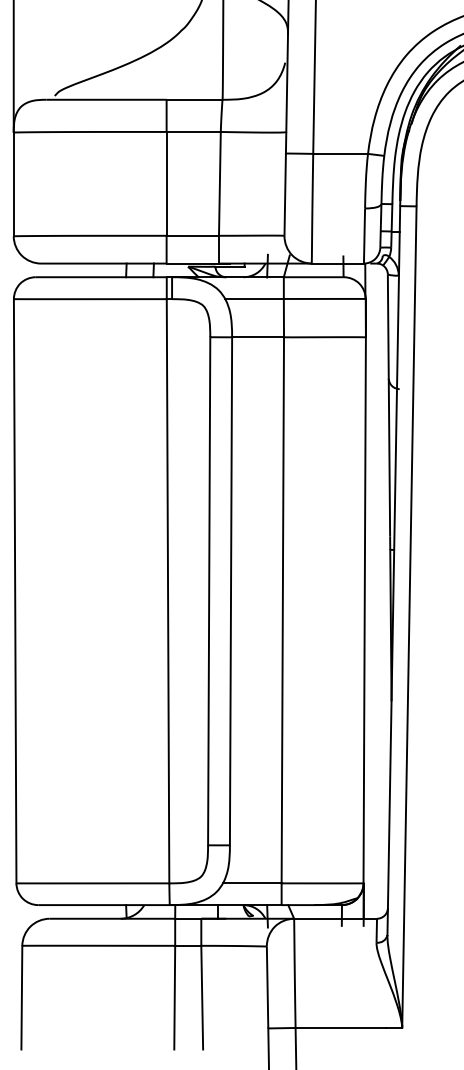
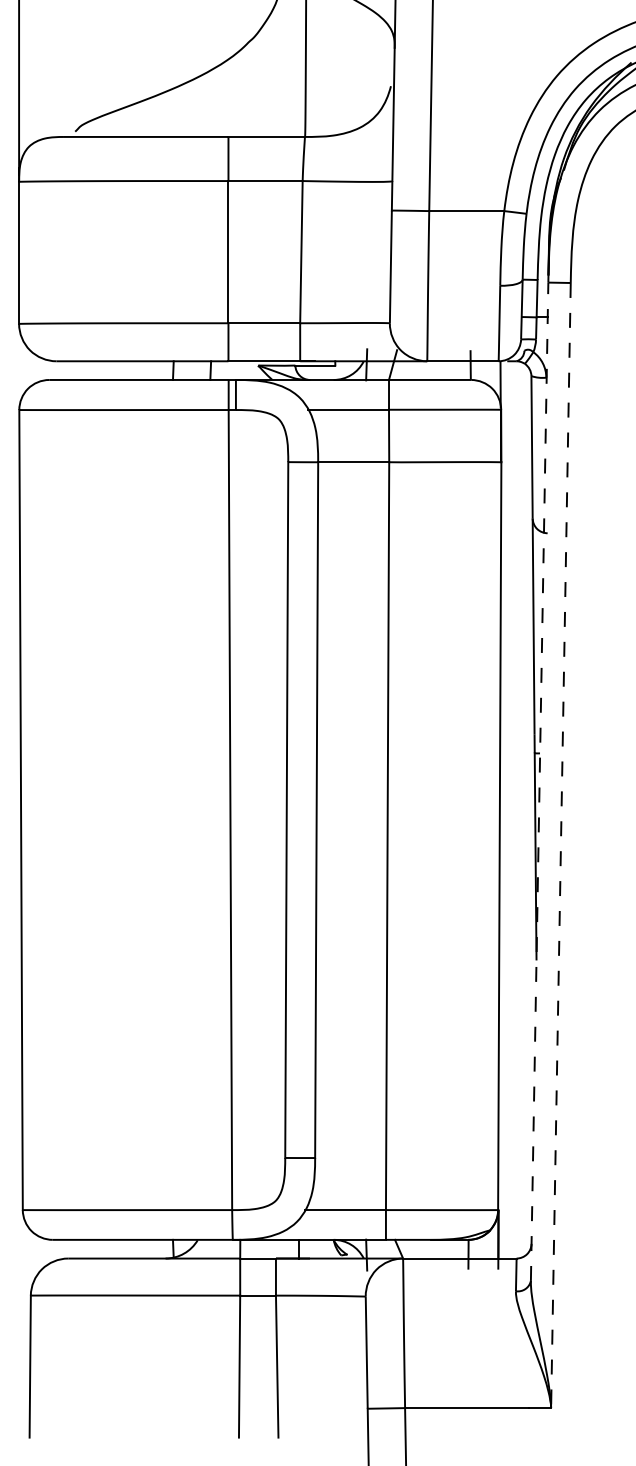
line: (393, 570) -> (539, 781), solid -> dashed
line: (409, 617) -> (560, 845), solid -> dashed

